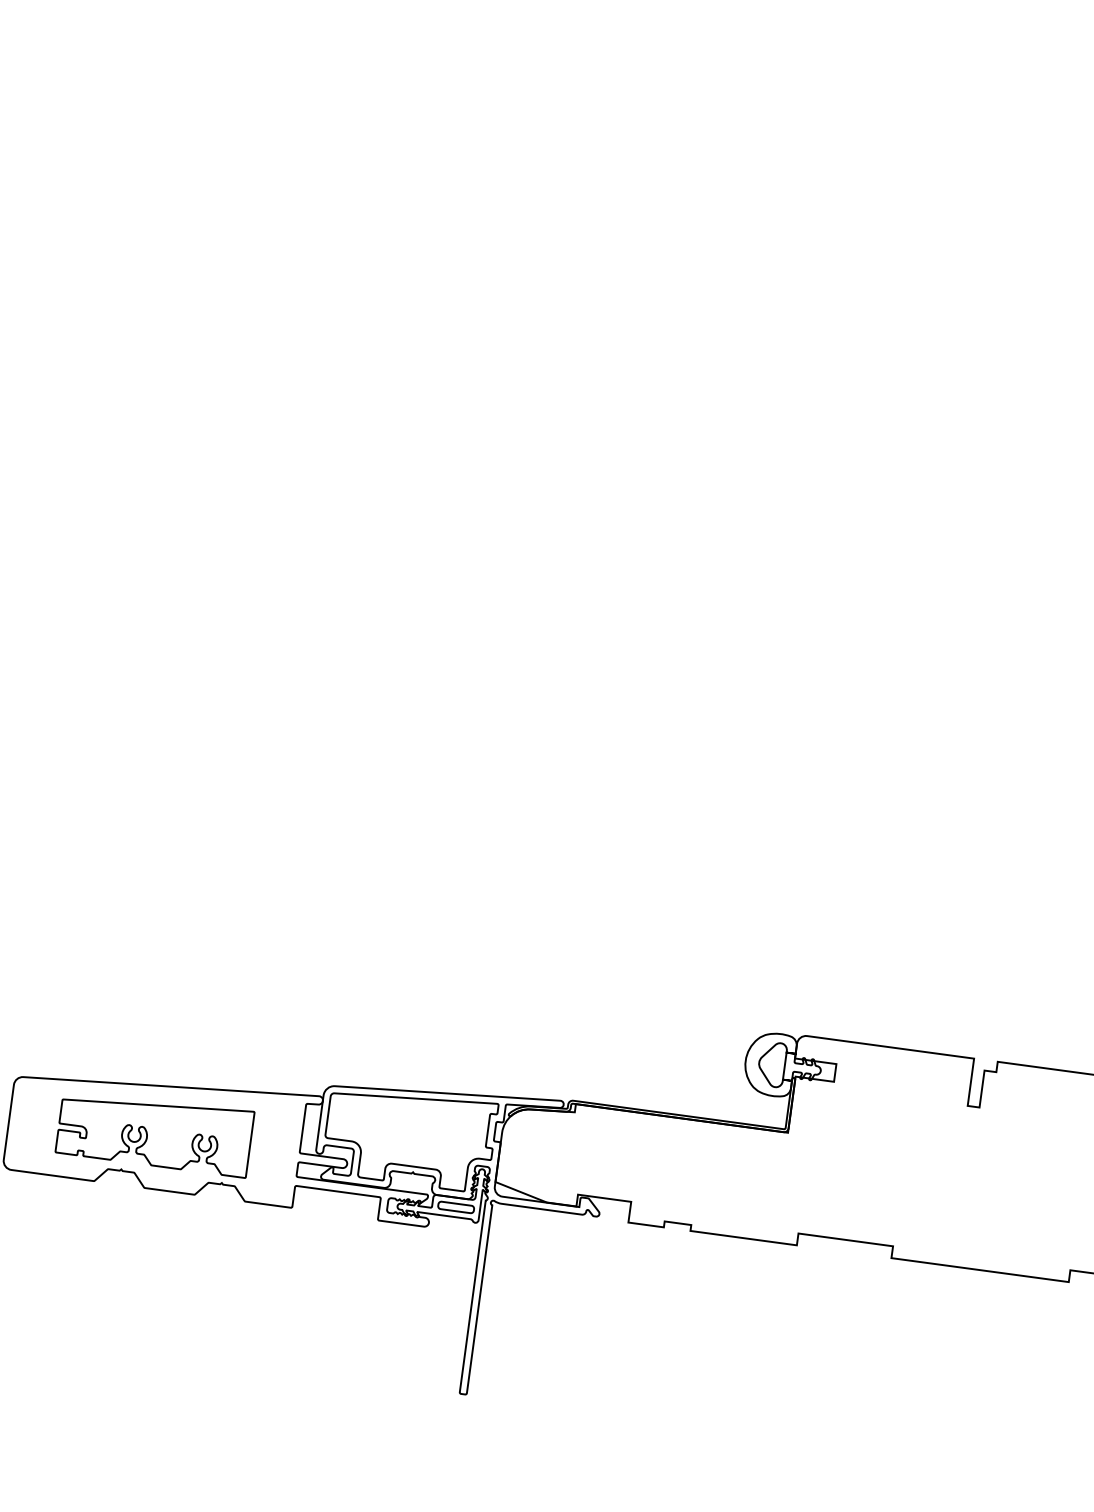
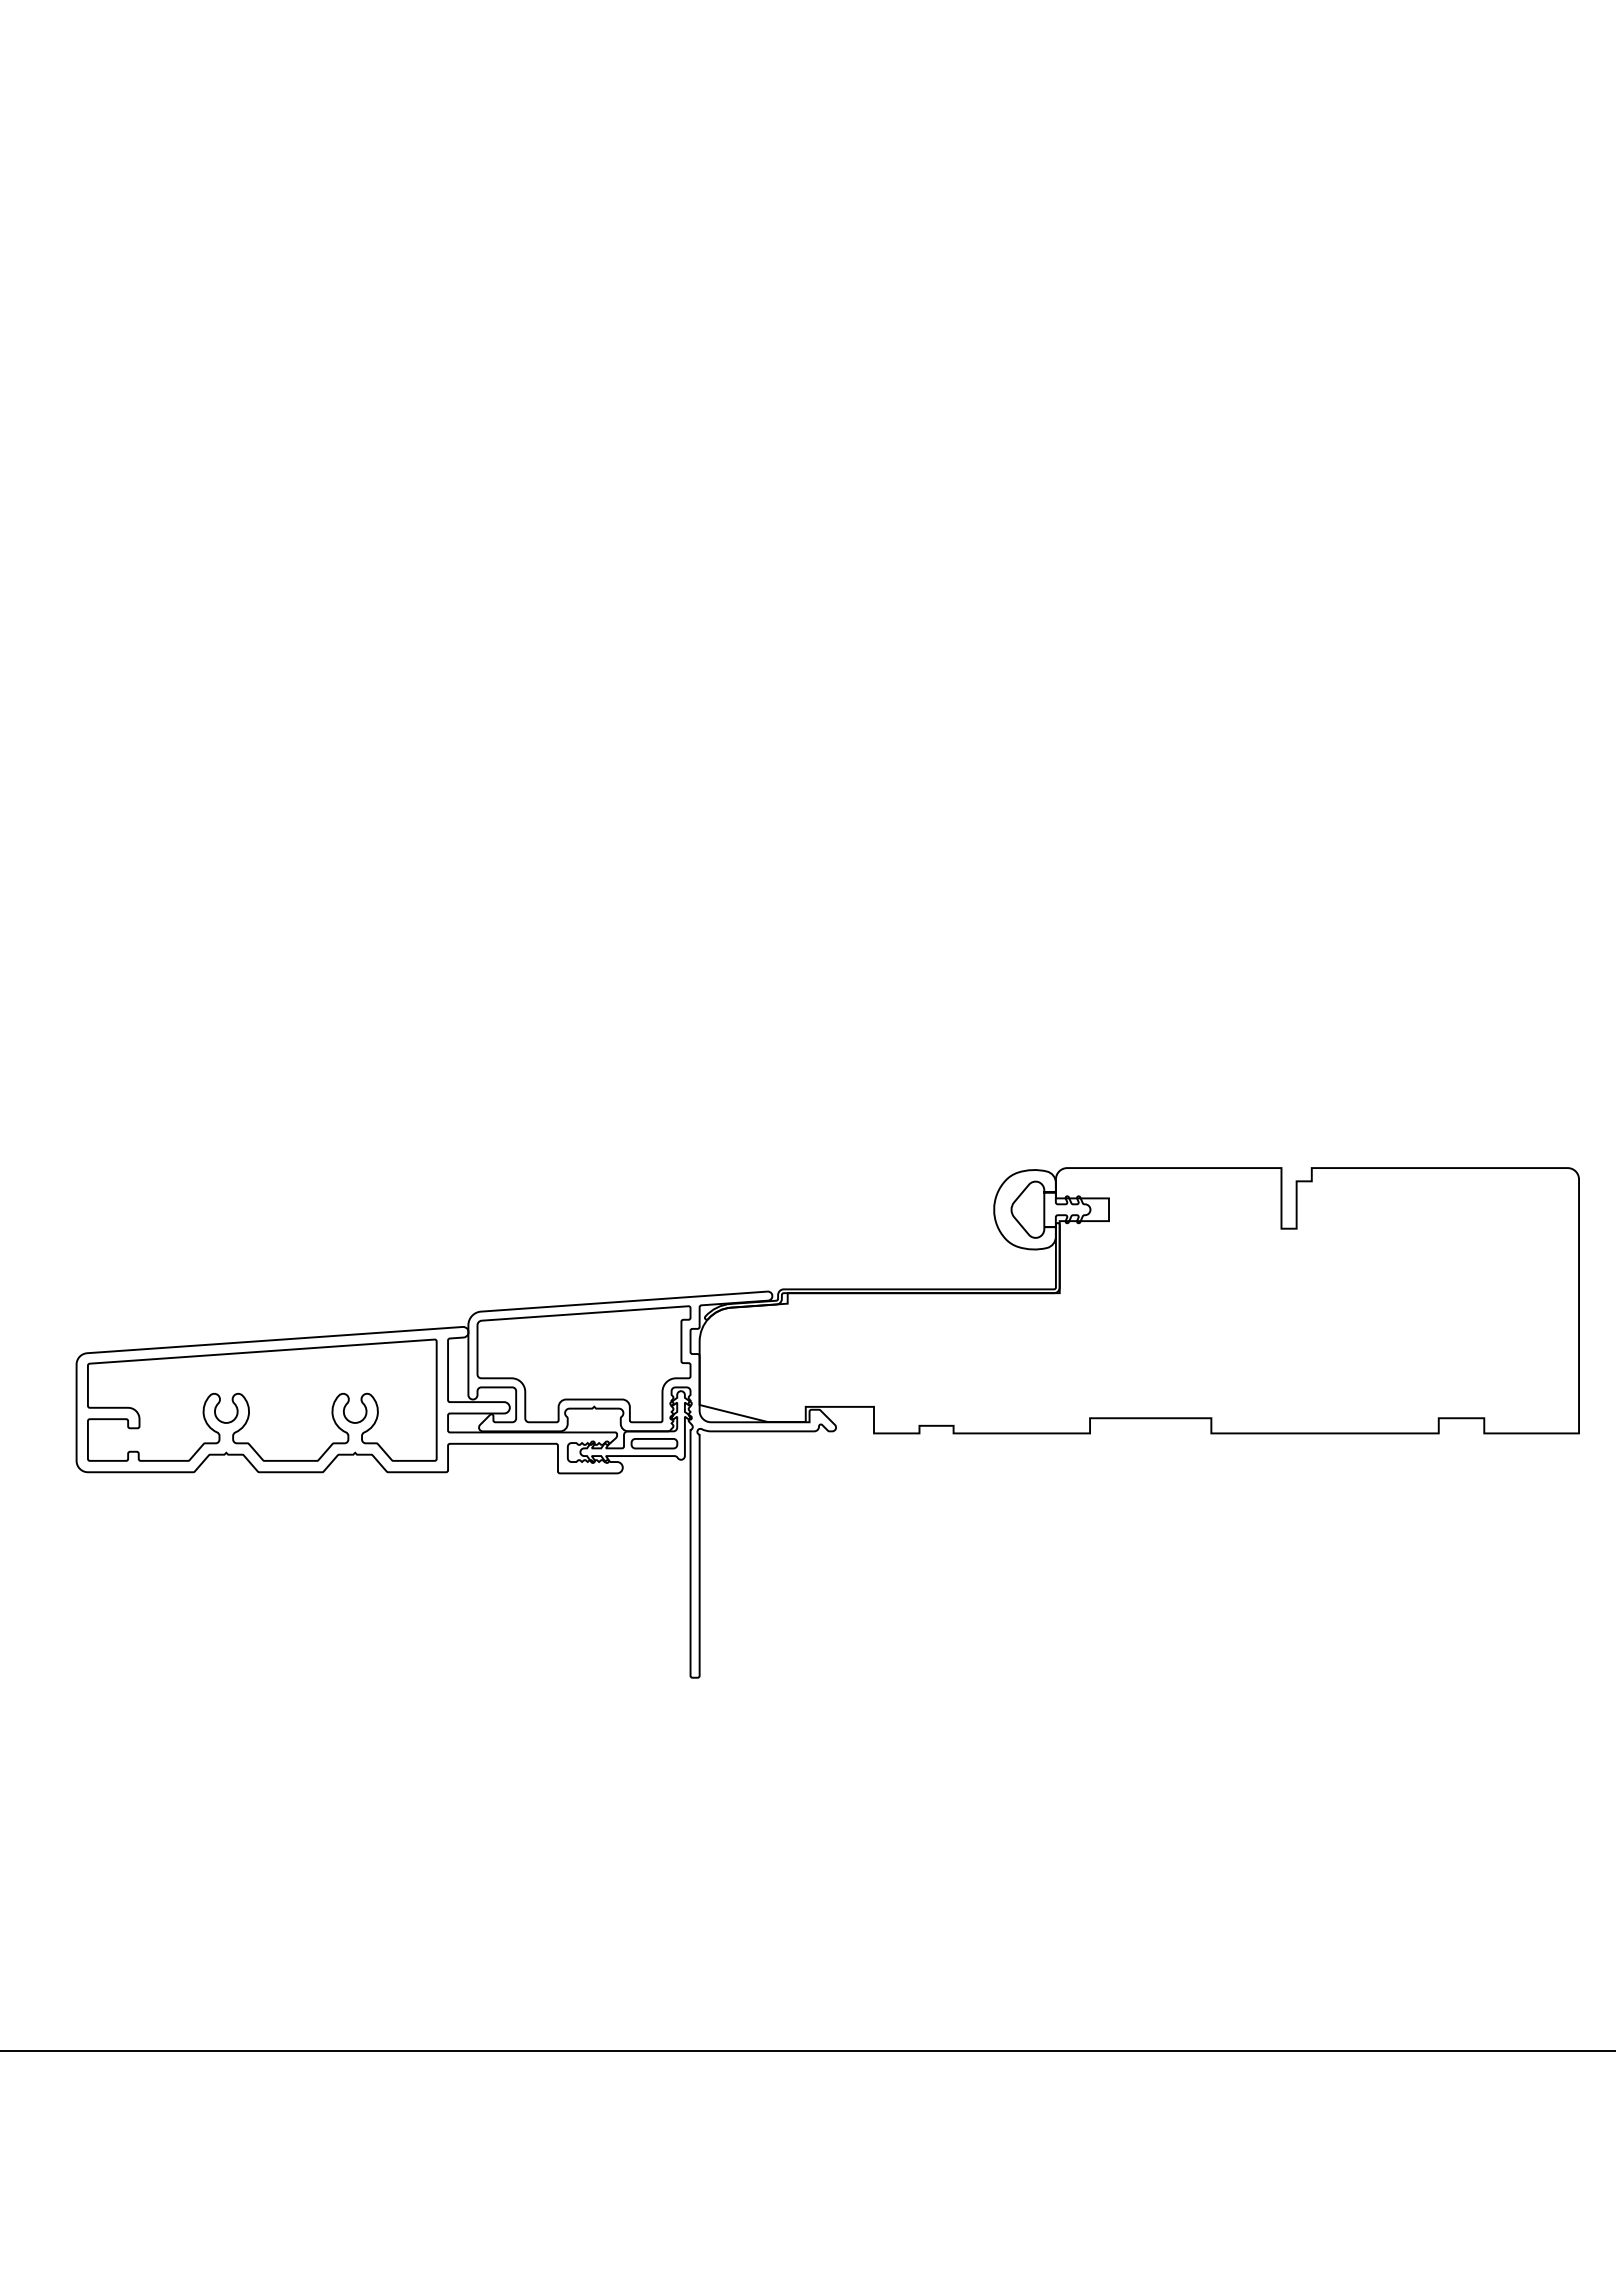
part: (155, 1131) -> (262, 1399), size x1.43

